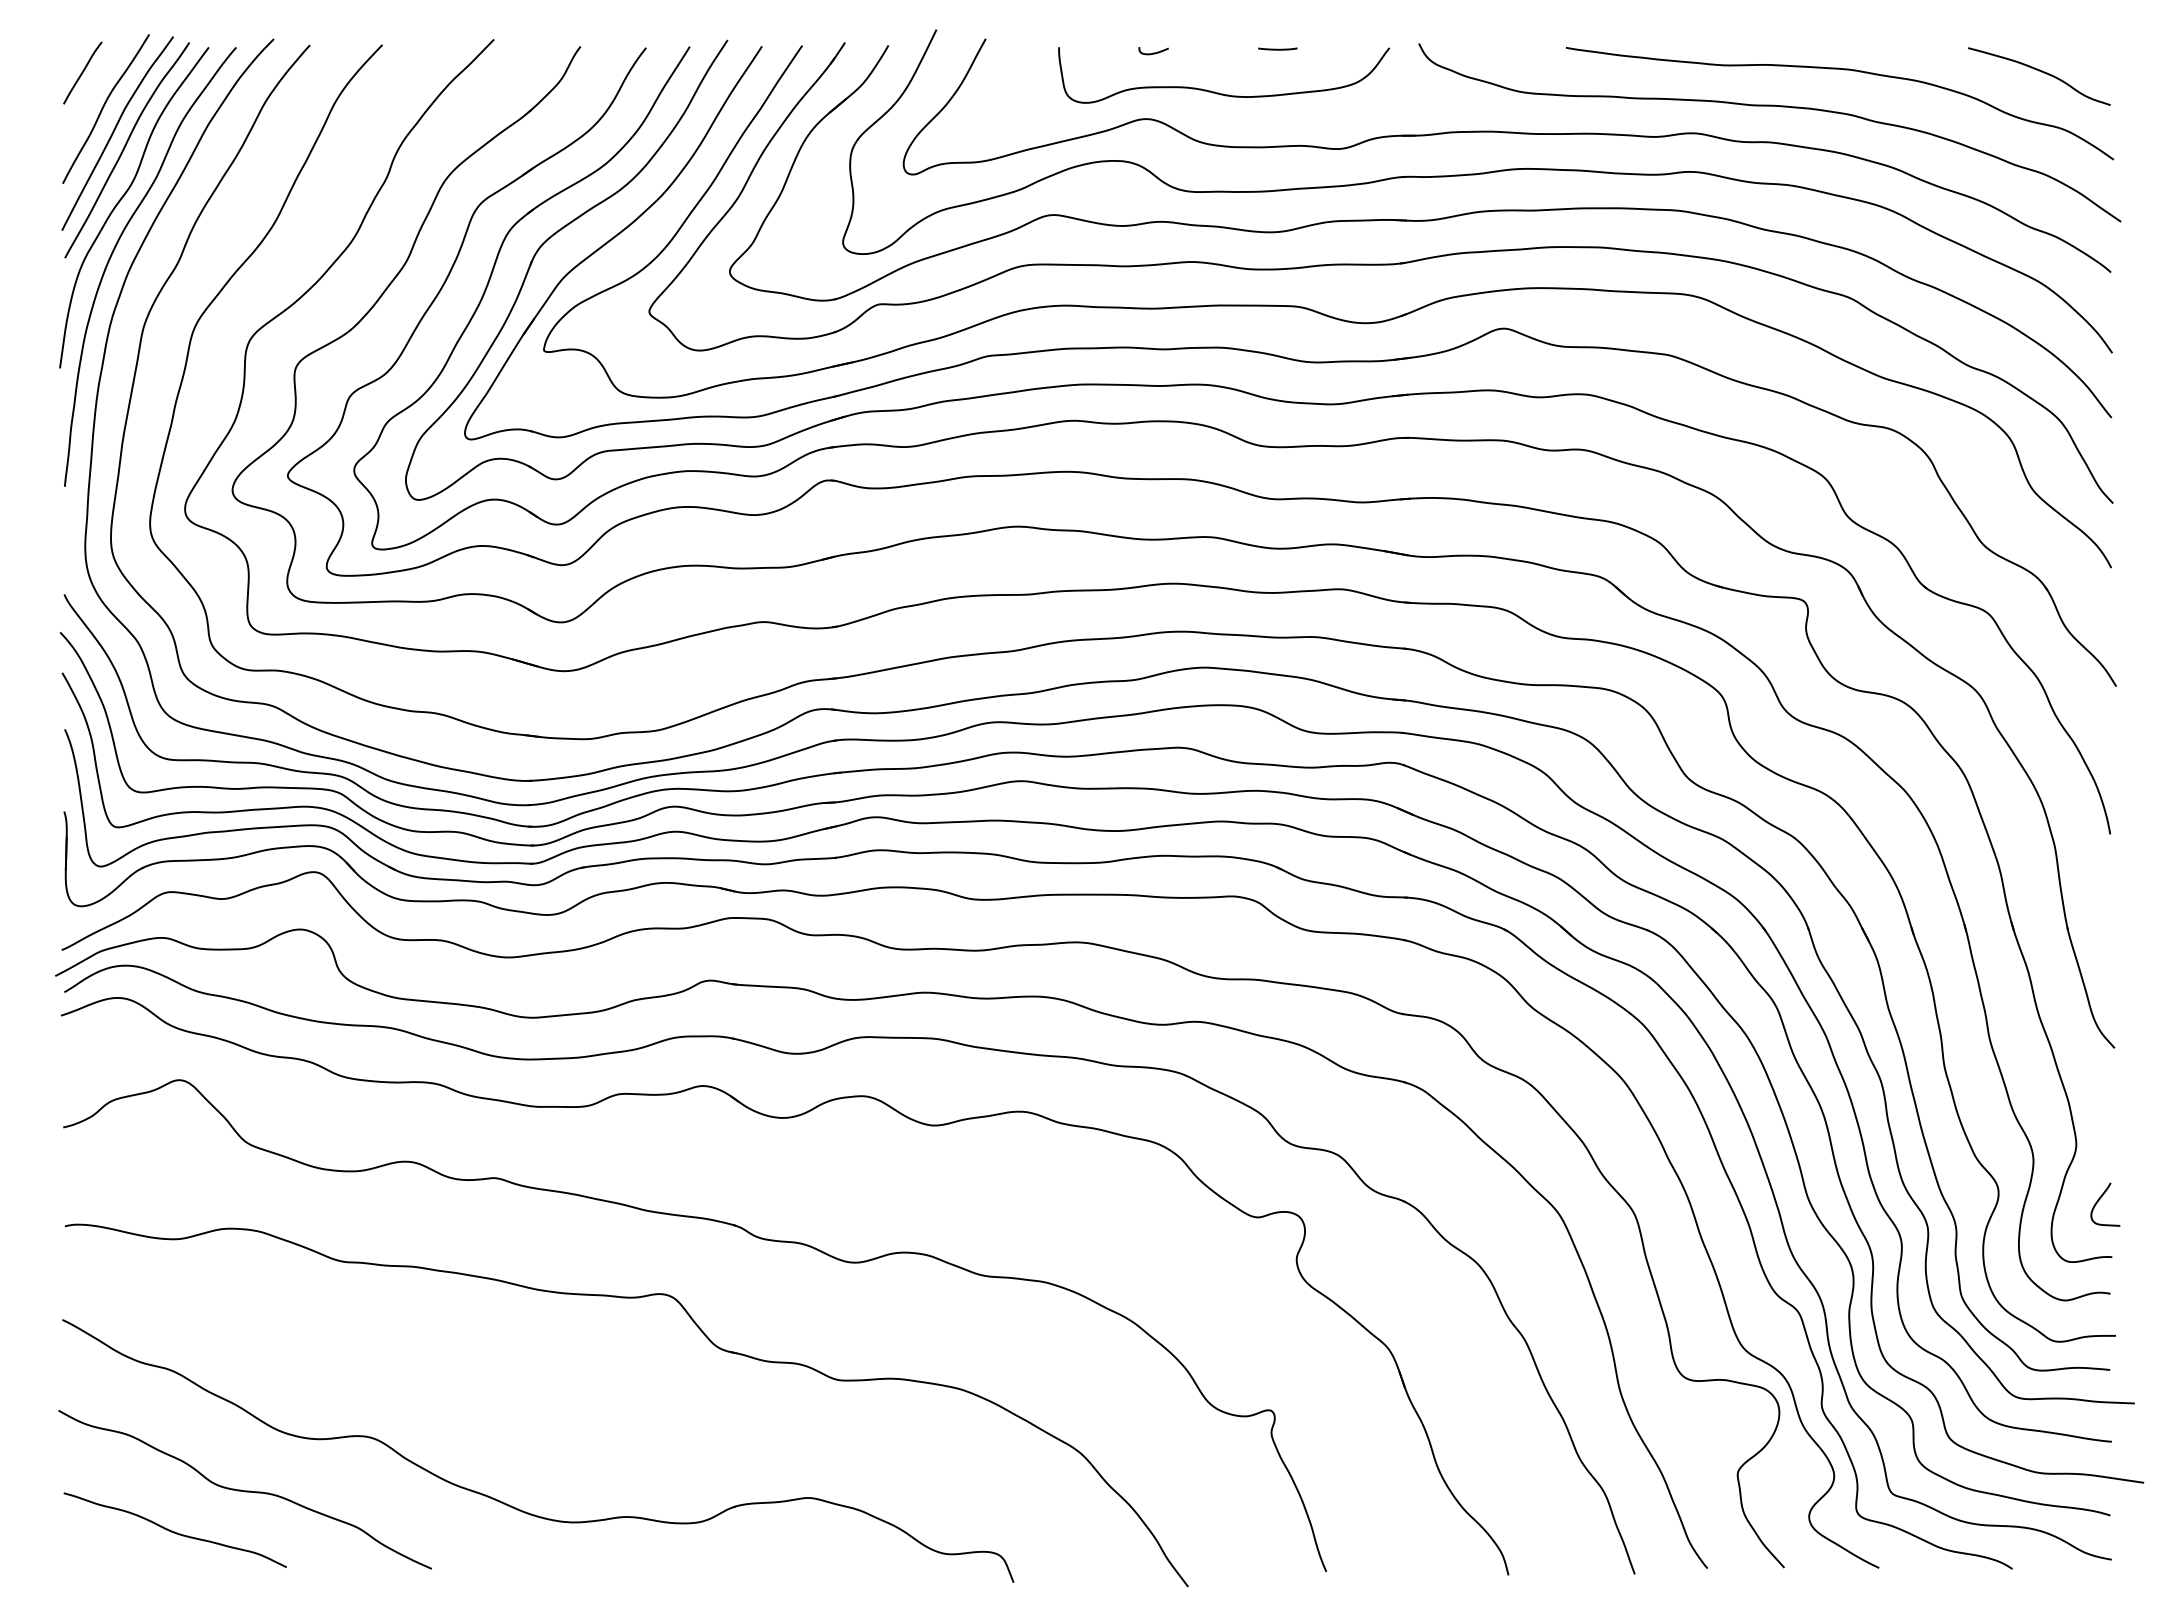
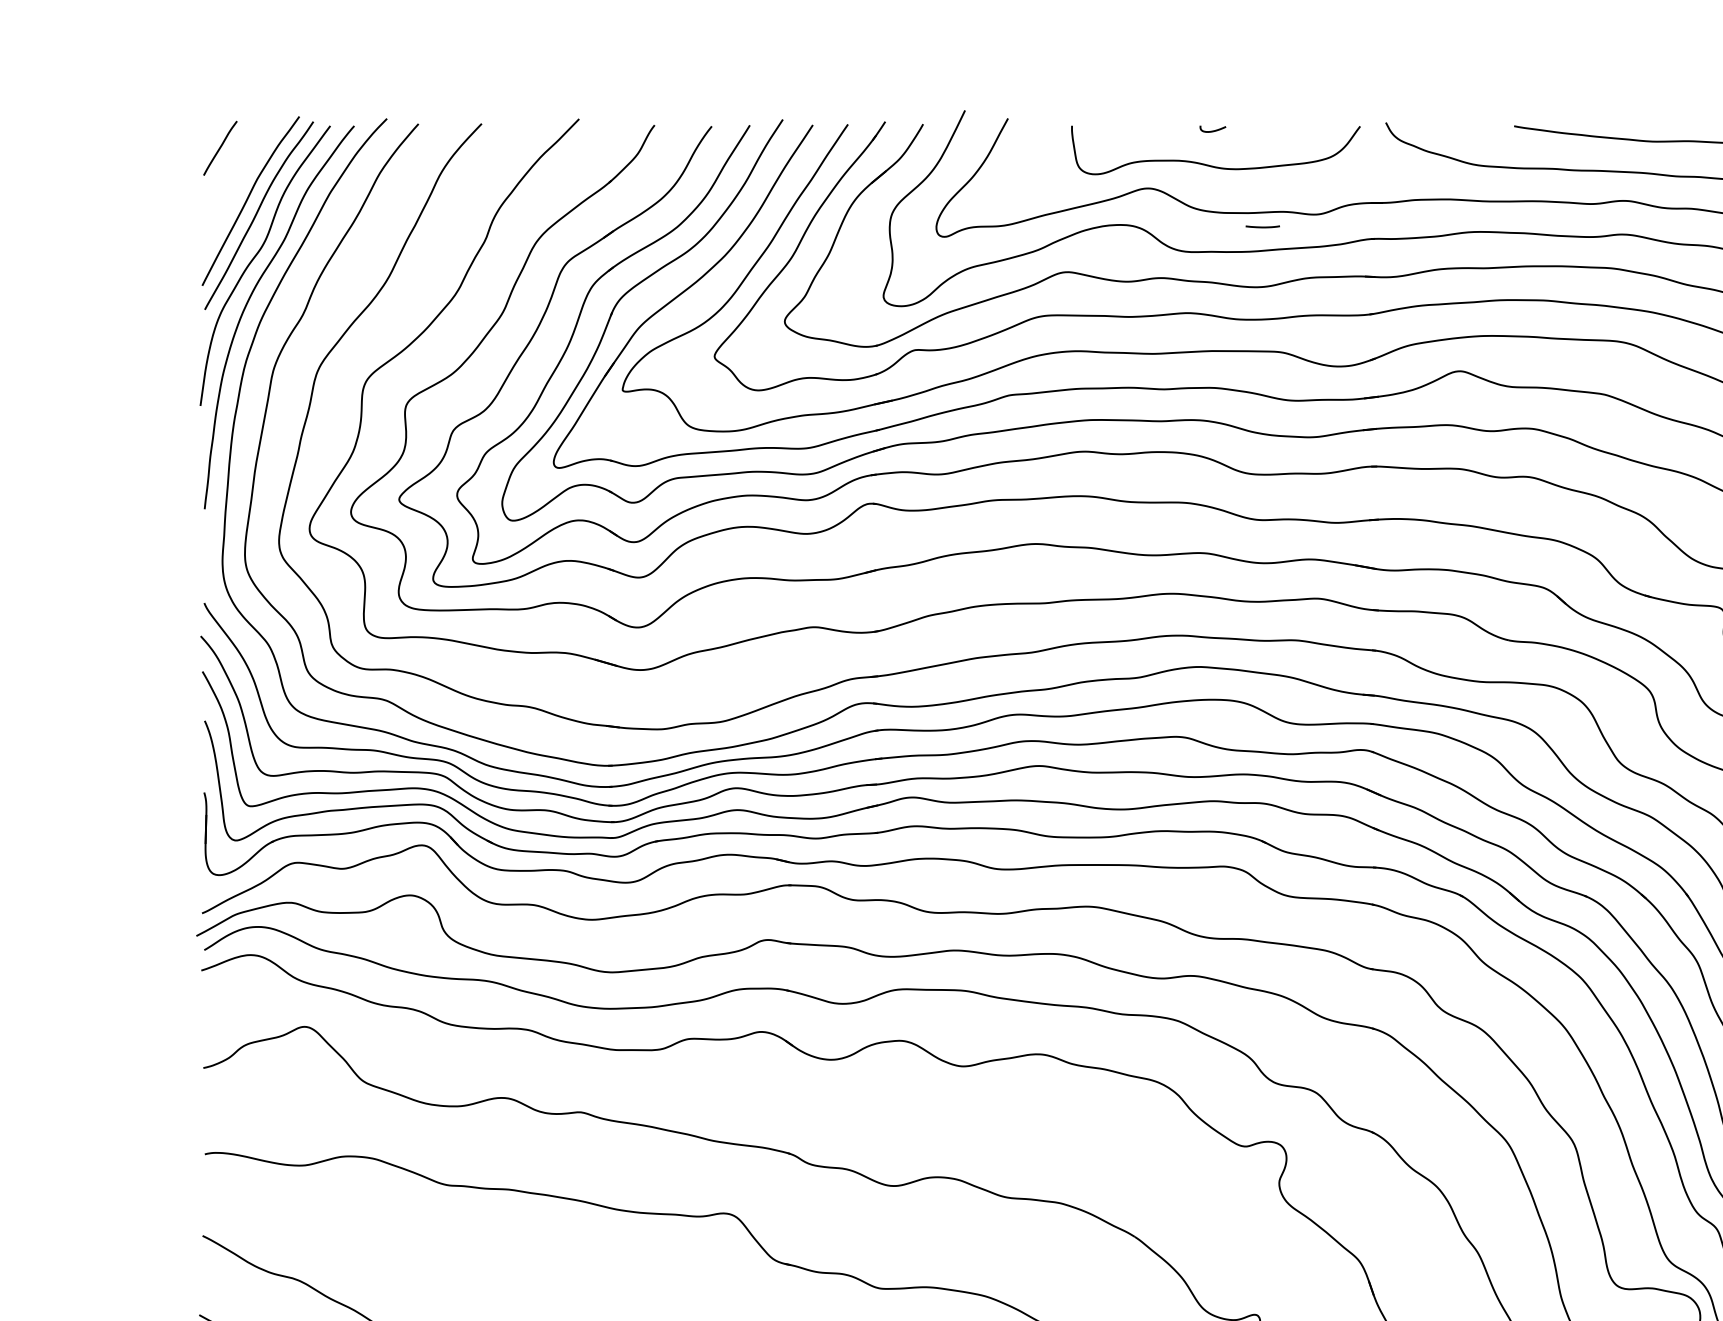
line: (1277, 48) -> (1262, 226), moved
curve: (1153, 52) -> (1212, 130), moved
curve: (103, 108) -> (238, 179), removed

